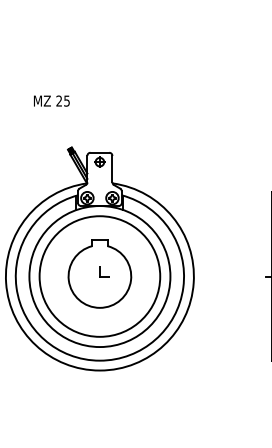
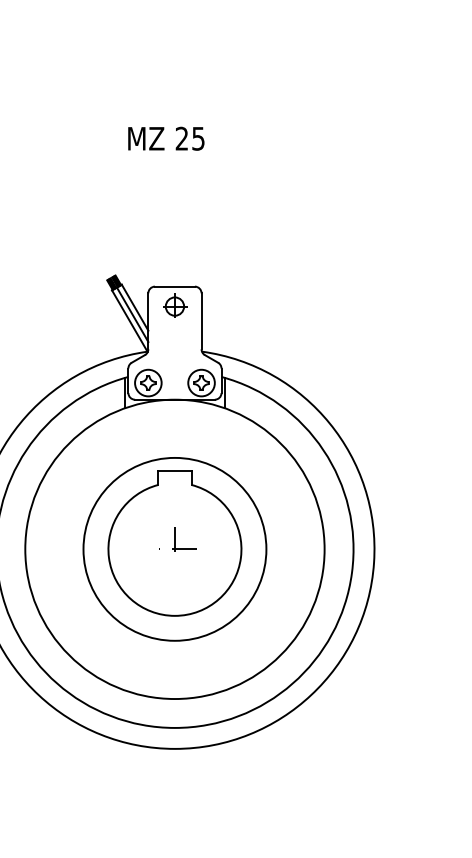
text: (51, 100) -> (165, 137), moved
circle: (99, 276) -> (174, 549), size x0.71

